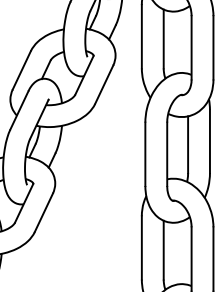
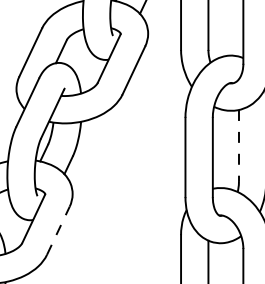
line: (188, 145) -> (239, 146), solid -> dashed
line: (44, 212) -> (59, 230), solid -> dashed

